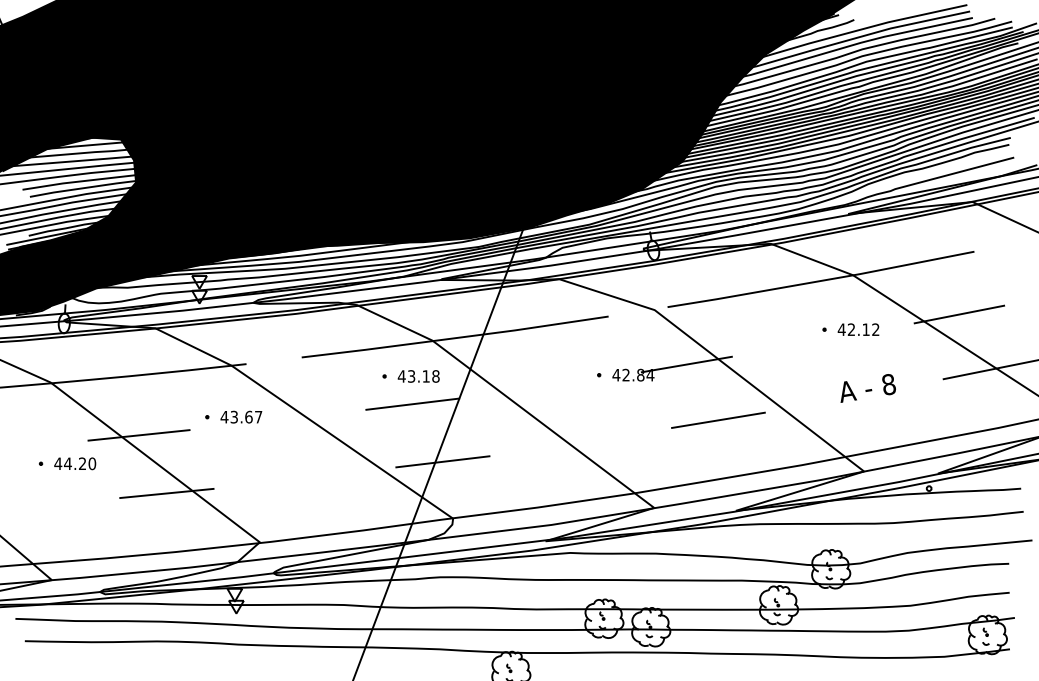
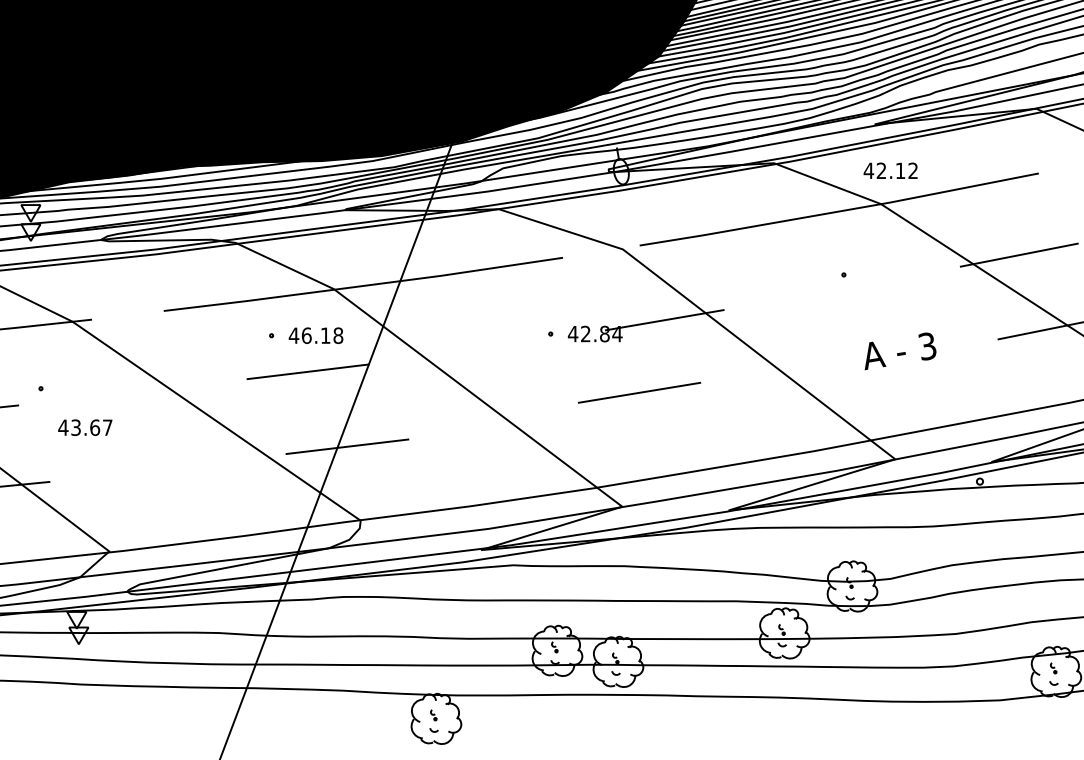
text: (858, 329) -> (890, 170), moved
text: (411, 376) -> (306, 335), 43.18 -> 46.18
text: (888, 384) -> (927, 346), 8 -> 3
text: (241, 416) -> (85, 426), moved
line: (718, 419) -> (639, 391), moved

